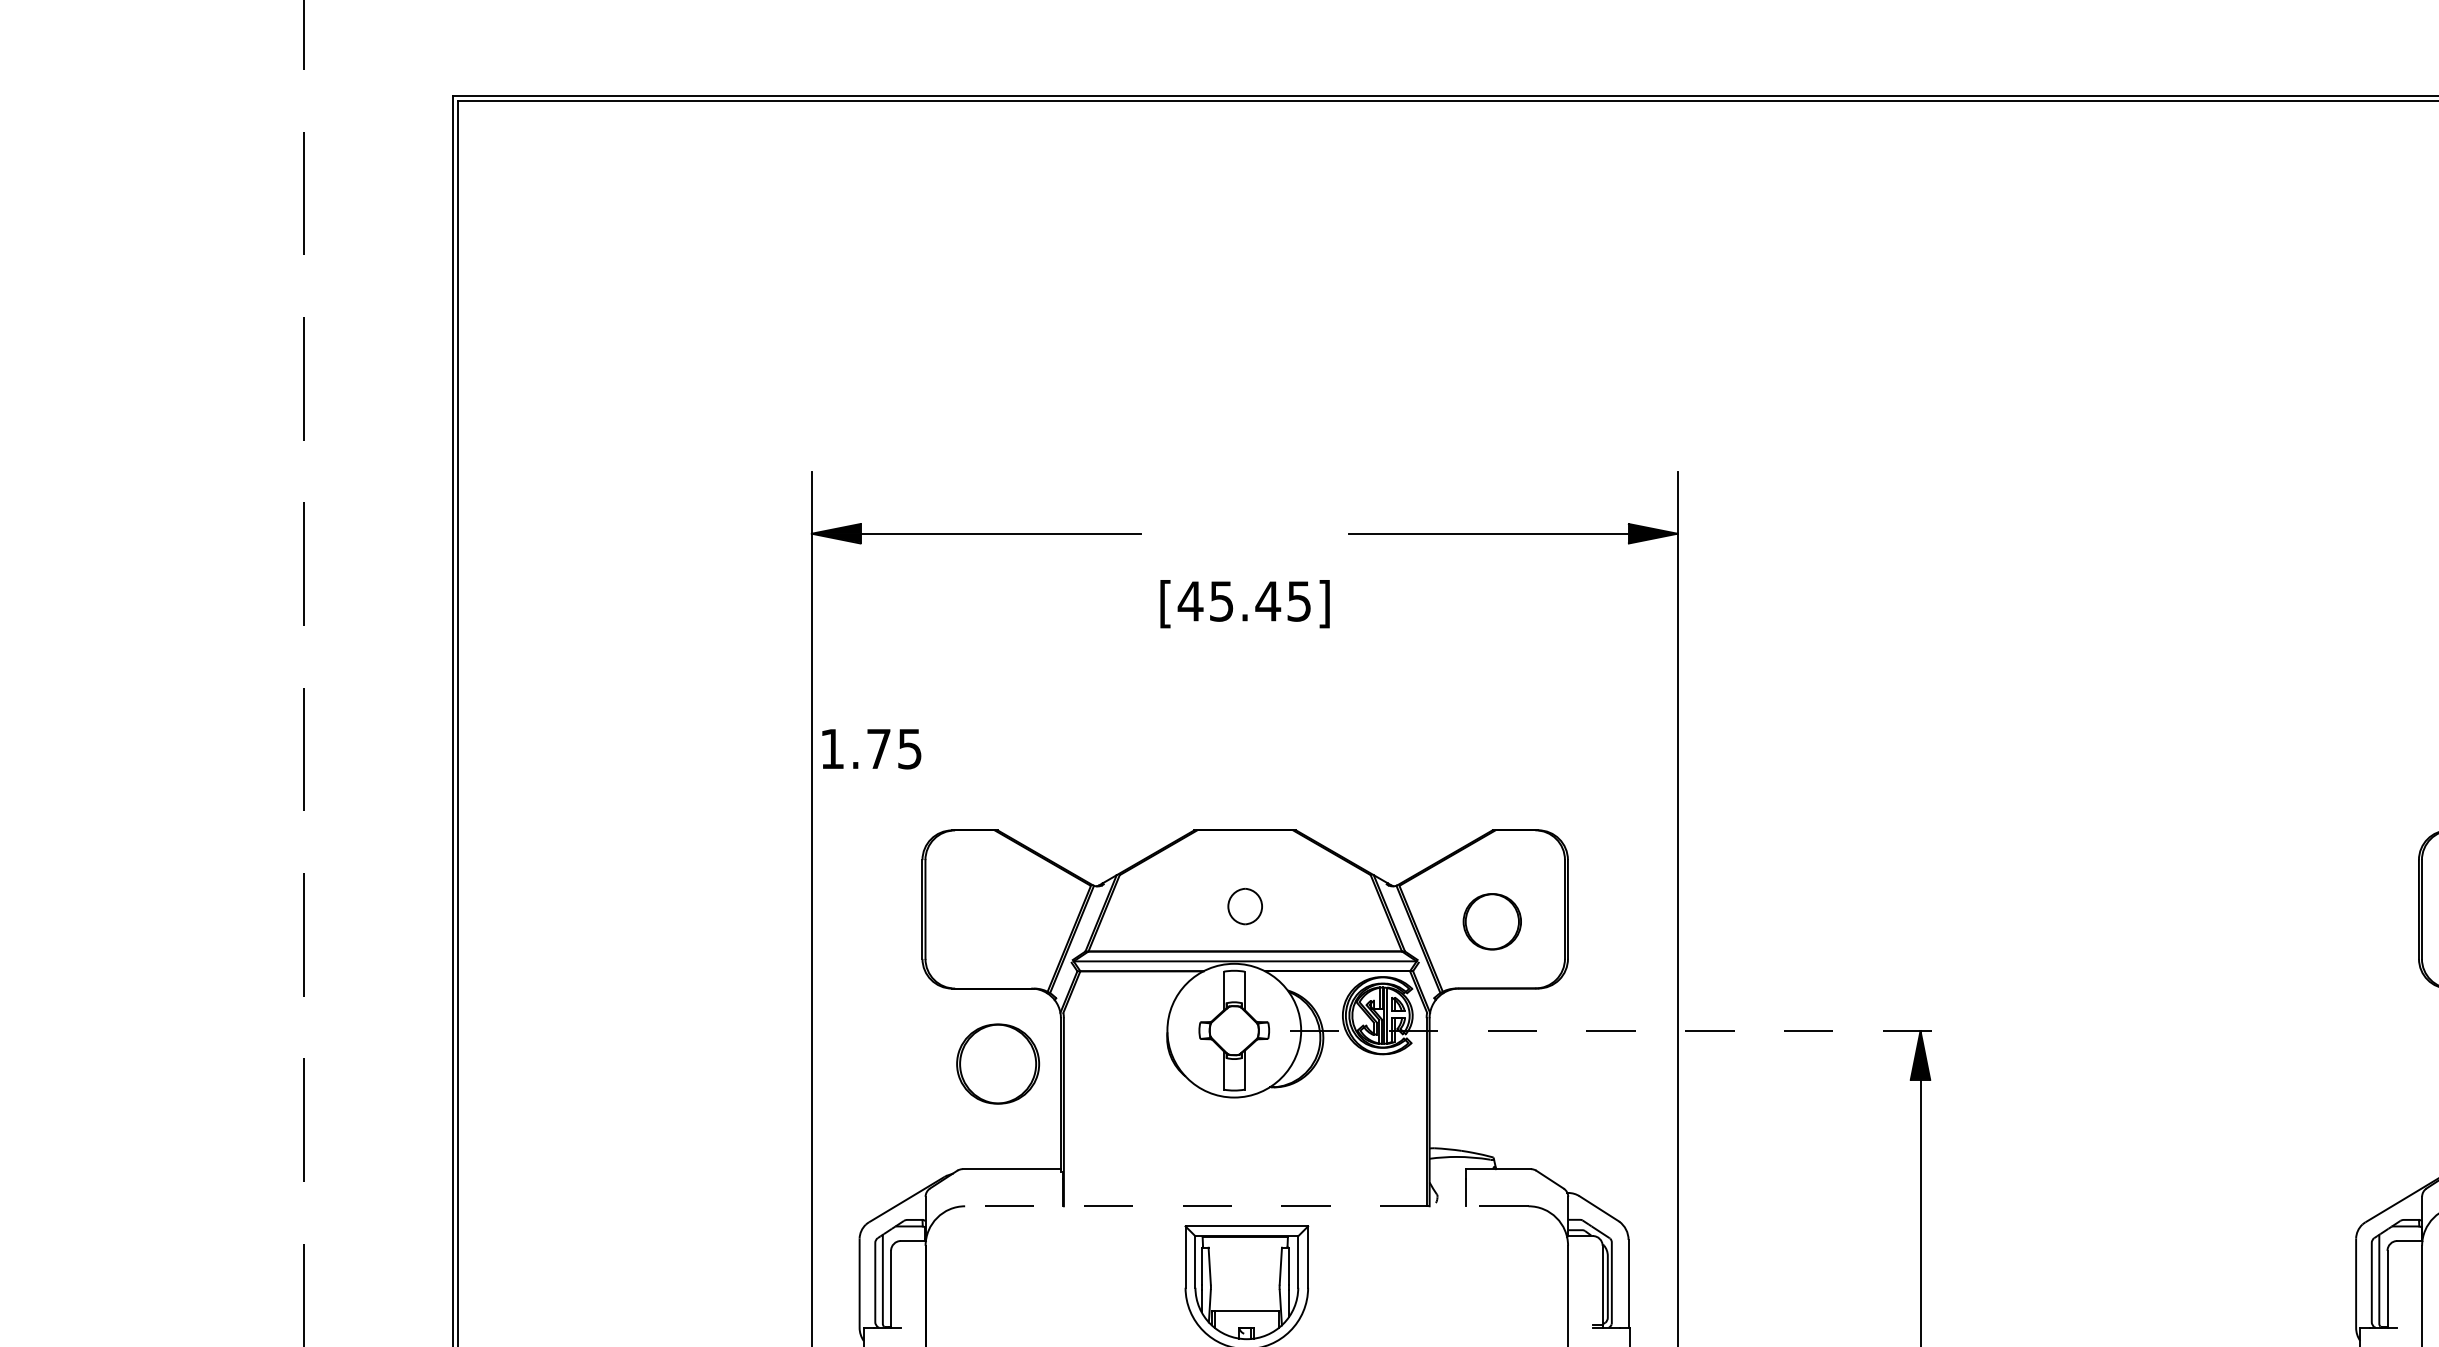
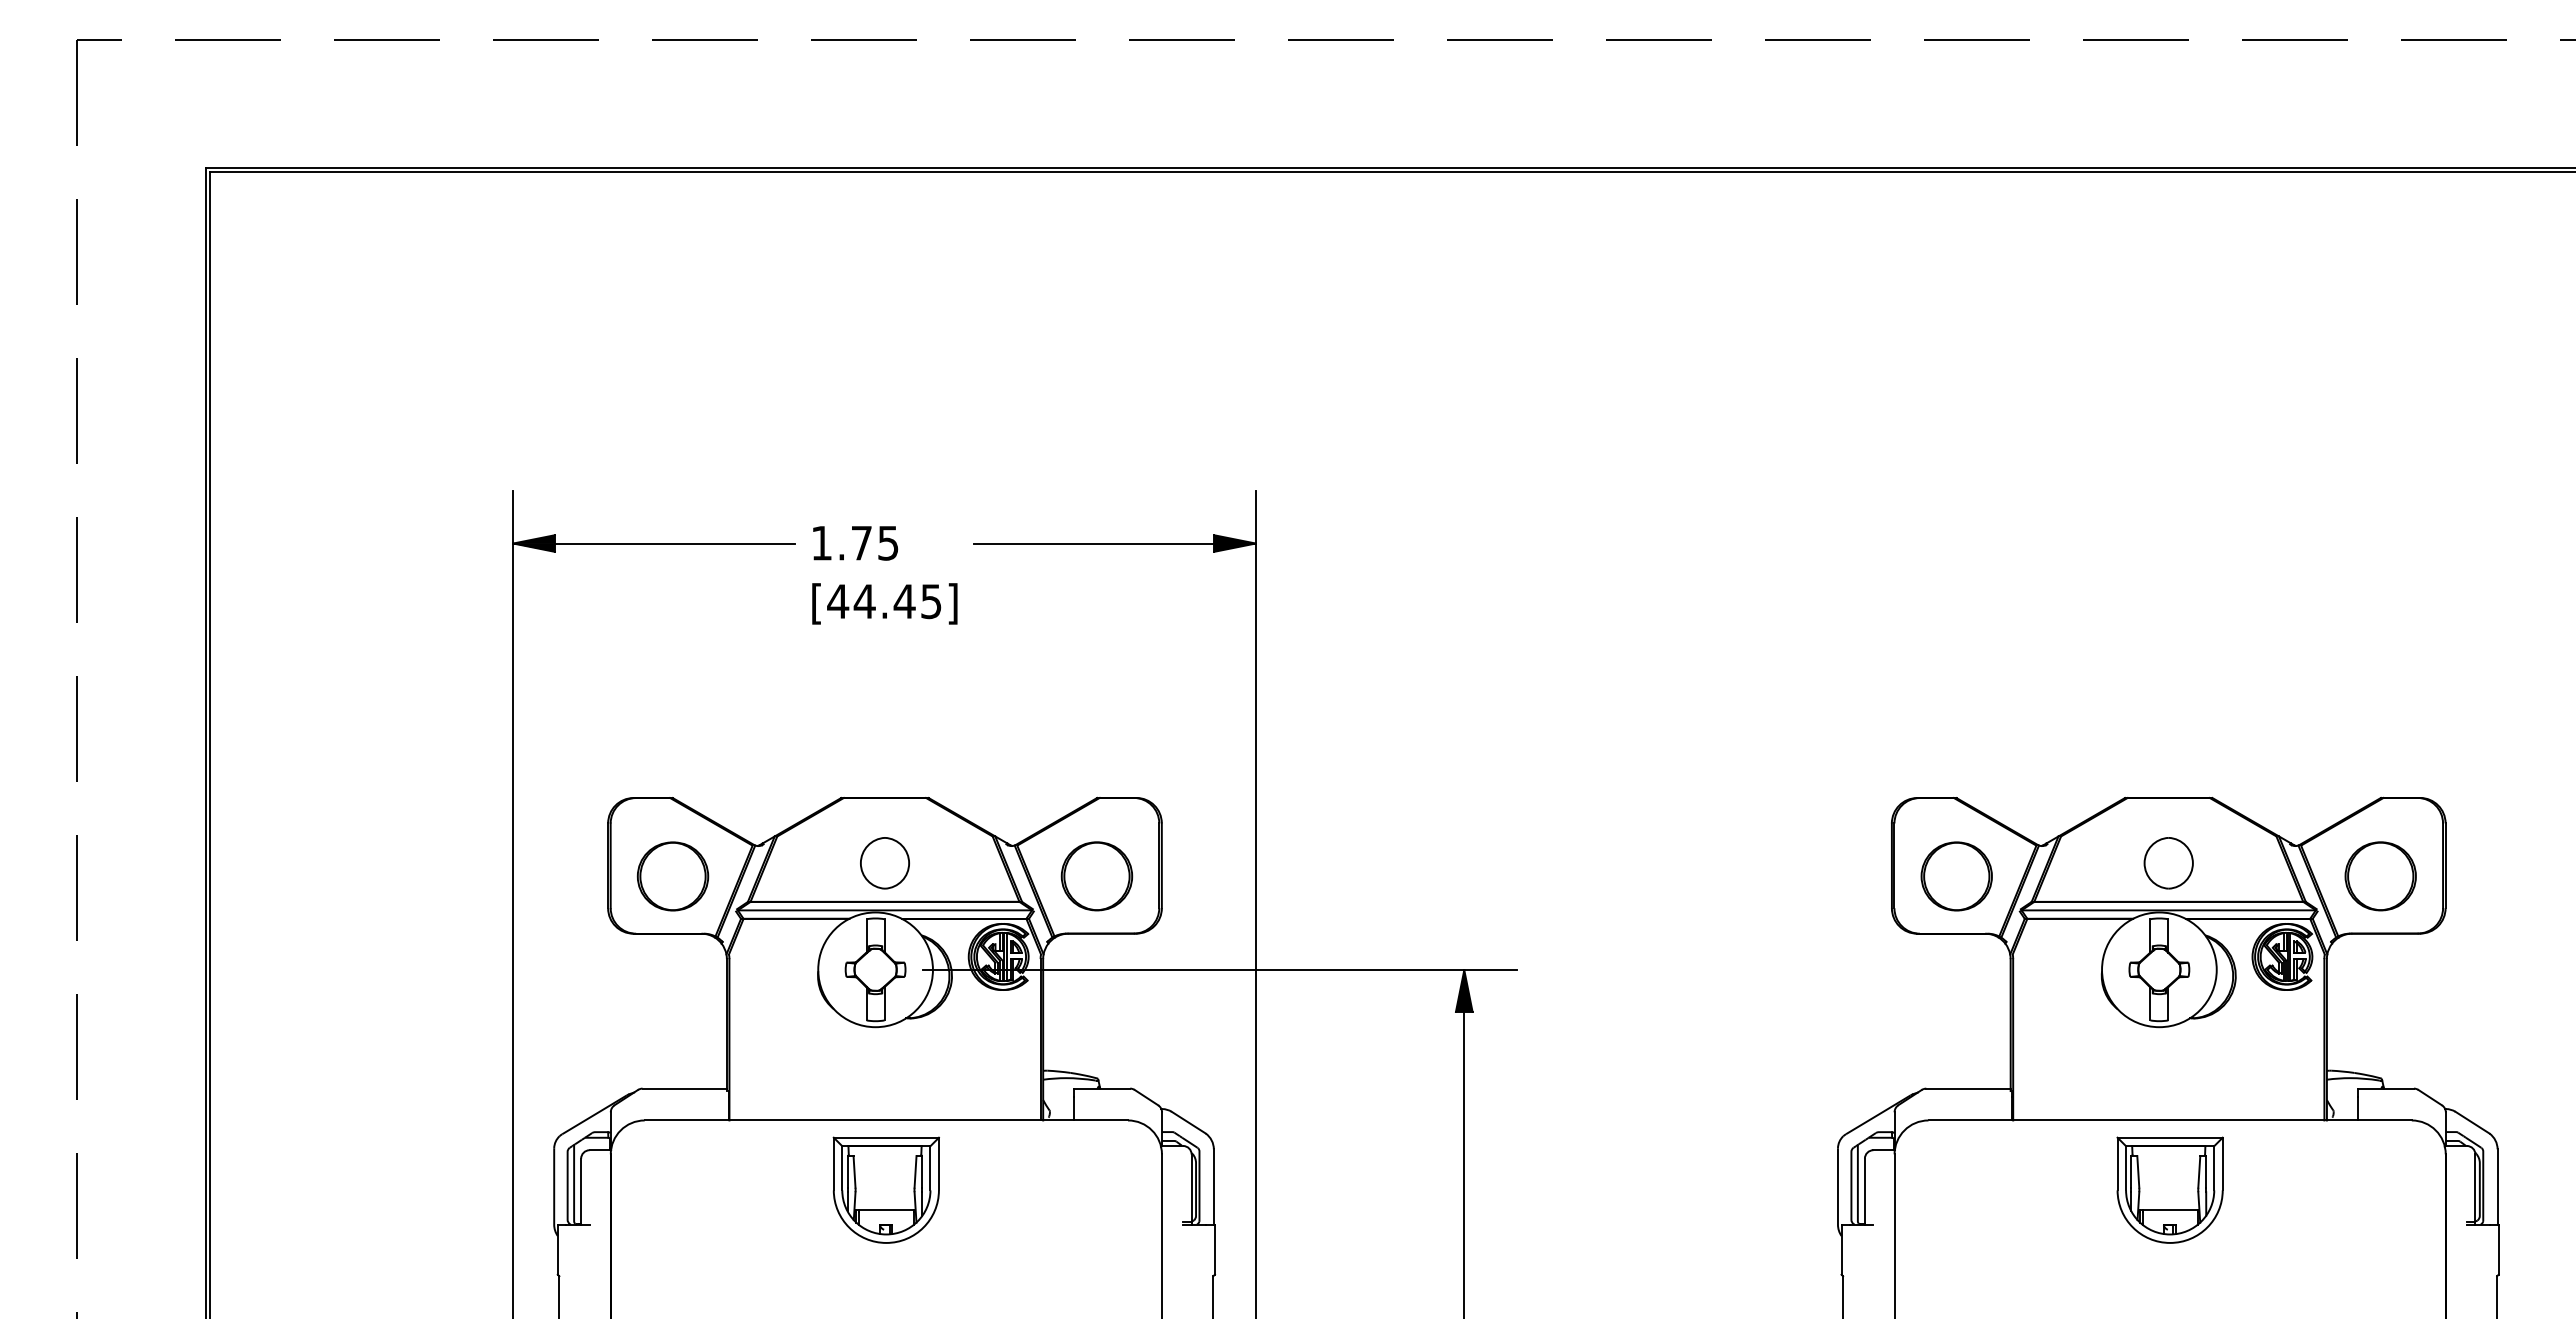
text: (1221, 601) -> (864, 601), [45.45] -> [44.45]
text: (871, 749) -> (855, 543), moved
part: (1244, 906) -> (884, 863), size x1.67
part: (1491, 921) -> (1096, 876), size x1.43
line: (1636, 1031) -> (1220, 970), dashed -> solid
part: (997, 1064) -> (672, 876), moved
line: (1246, 1206) -> (886, 1120), dashed -> solid

